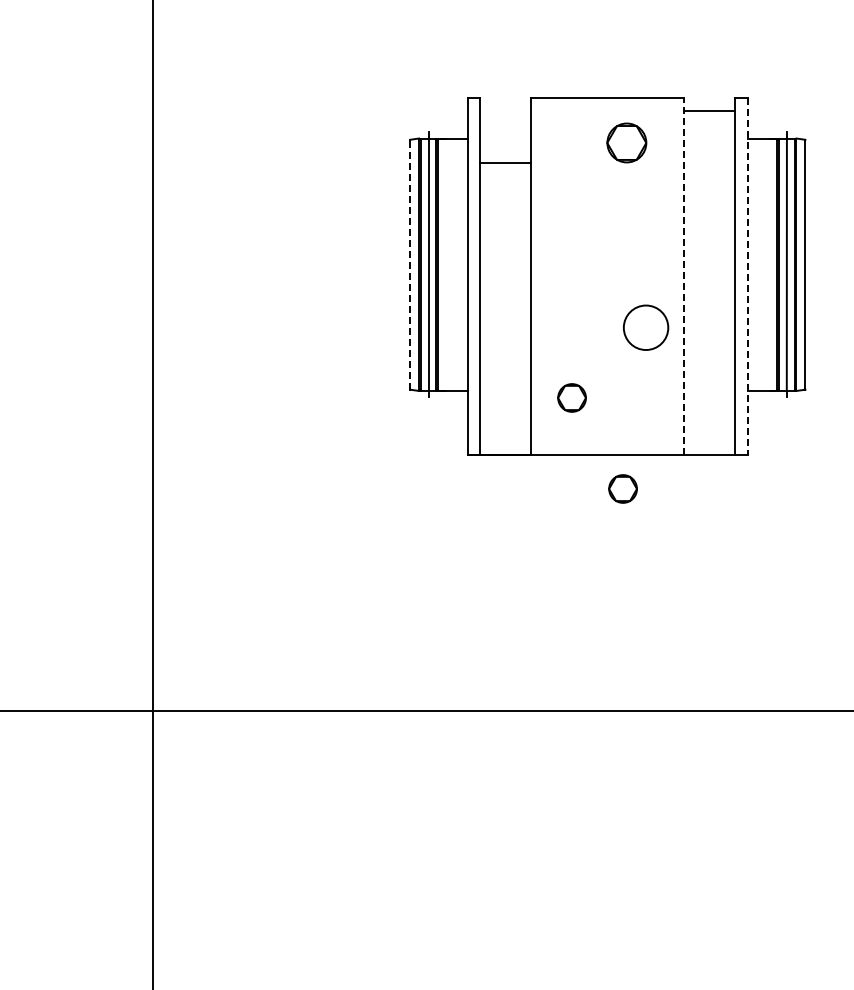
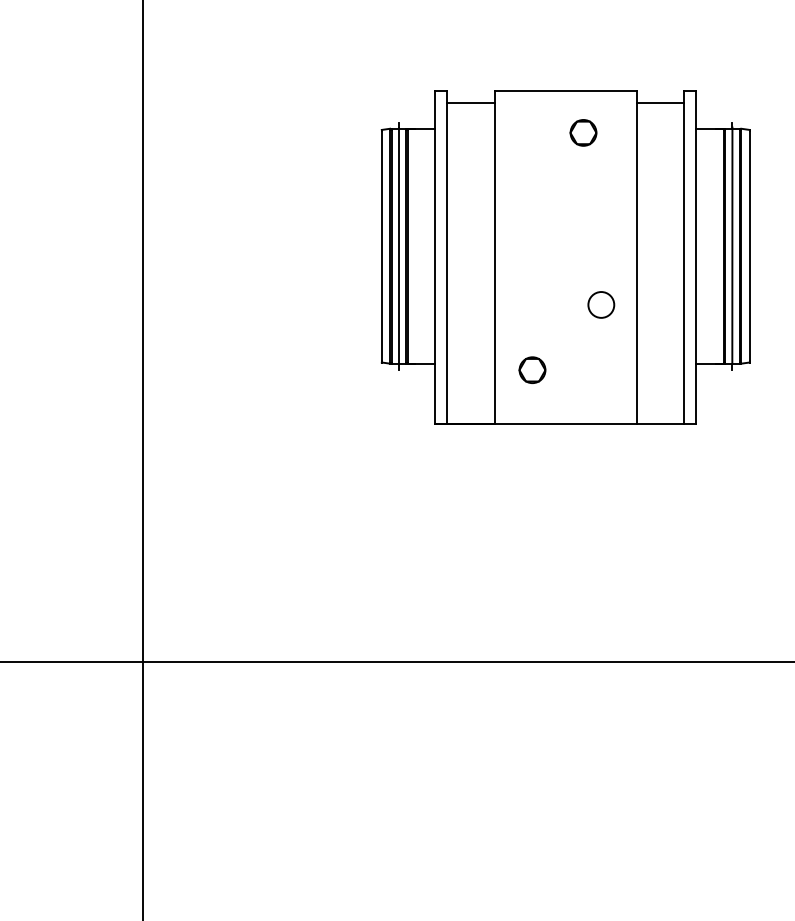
circle: (626, 142) -> (583, 132), size x0.71
line: (505, 163) -> (470, 103), moved
line: (410, 264) -> (382, 245), dashed -> solid
line: (684, 276) -> (637, 257), dashed -> solid
line: (748, 277) -> (696, 258), dashed -> solid
circle: (645, 327) -> (600, 304), size x0.62
circle: (622, 488) -> (579, 454), removed

